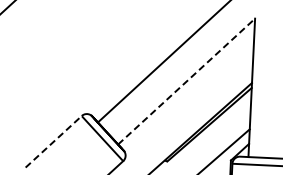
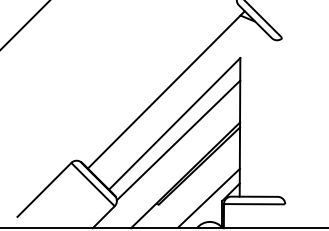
line: (186, 81) -> (174, 123), dashed -> solid
line: (189, 98) -> (178, 140), added
line: (53, 141) -> (44, 189), dashed -> solid

